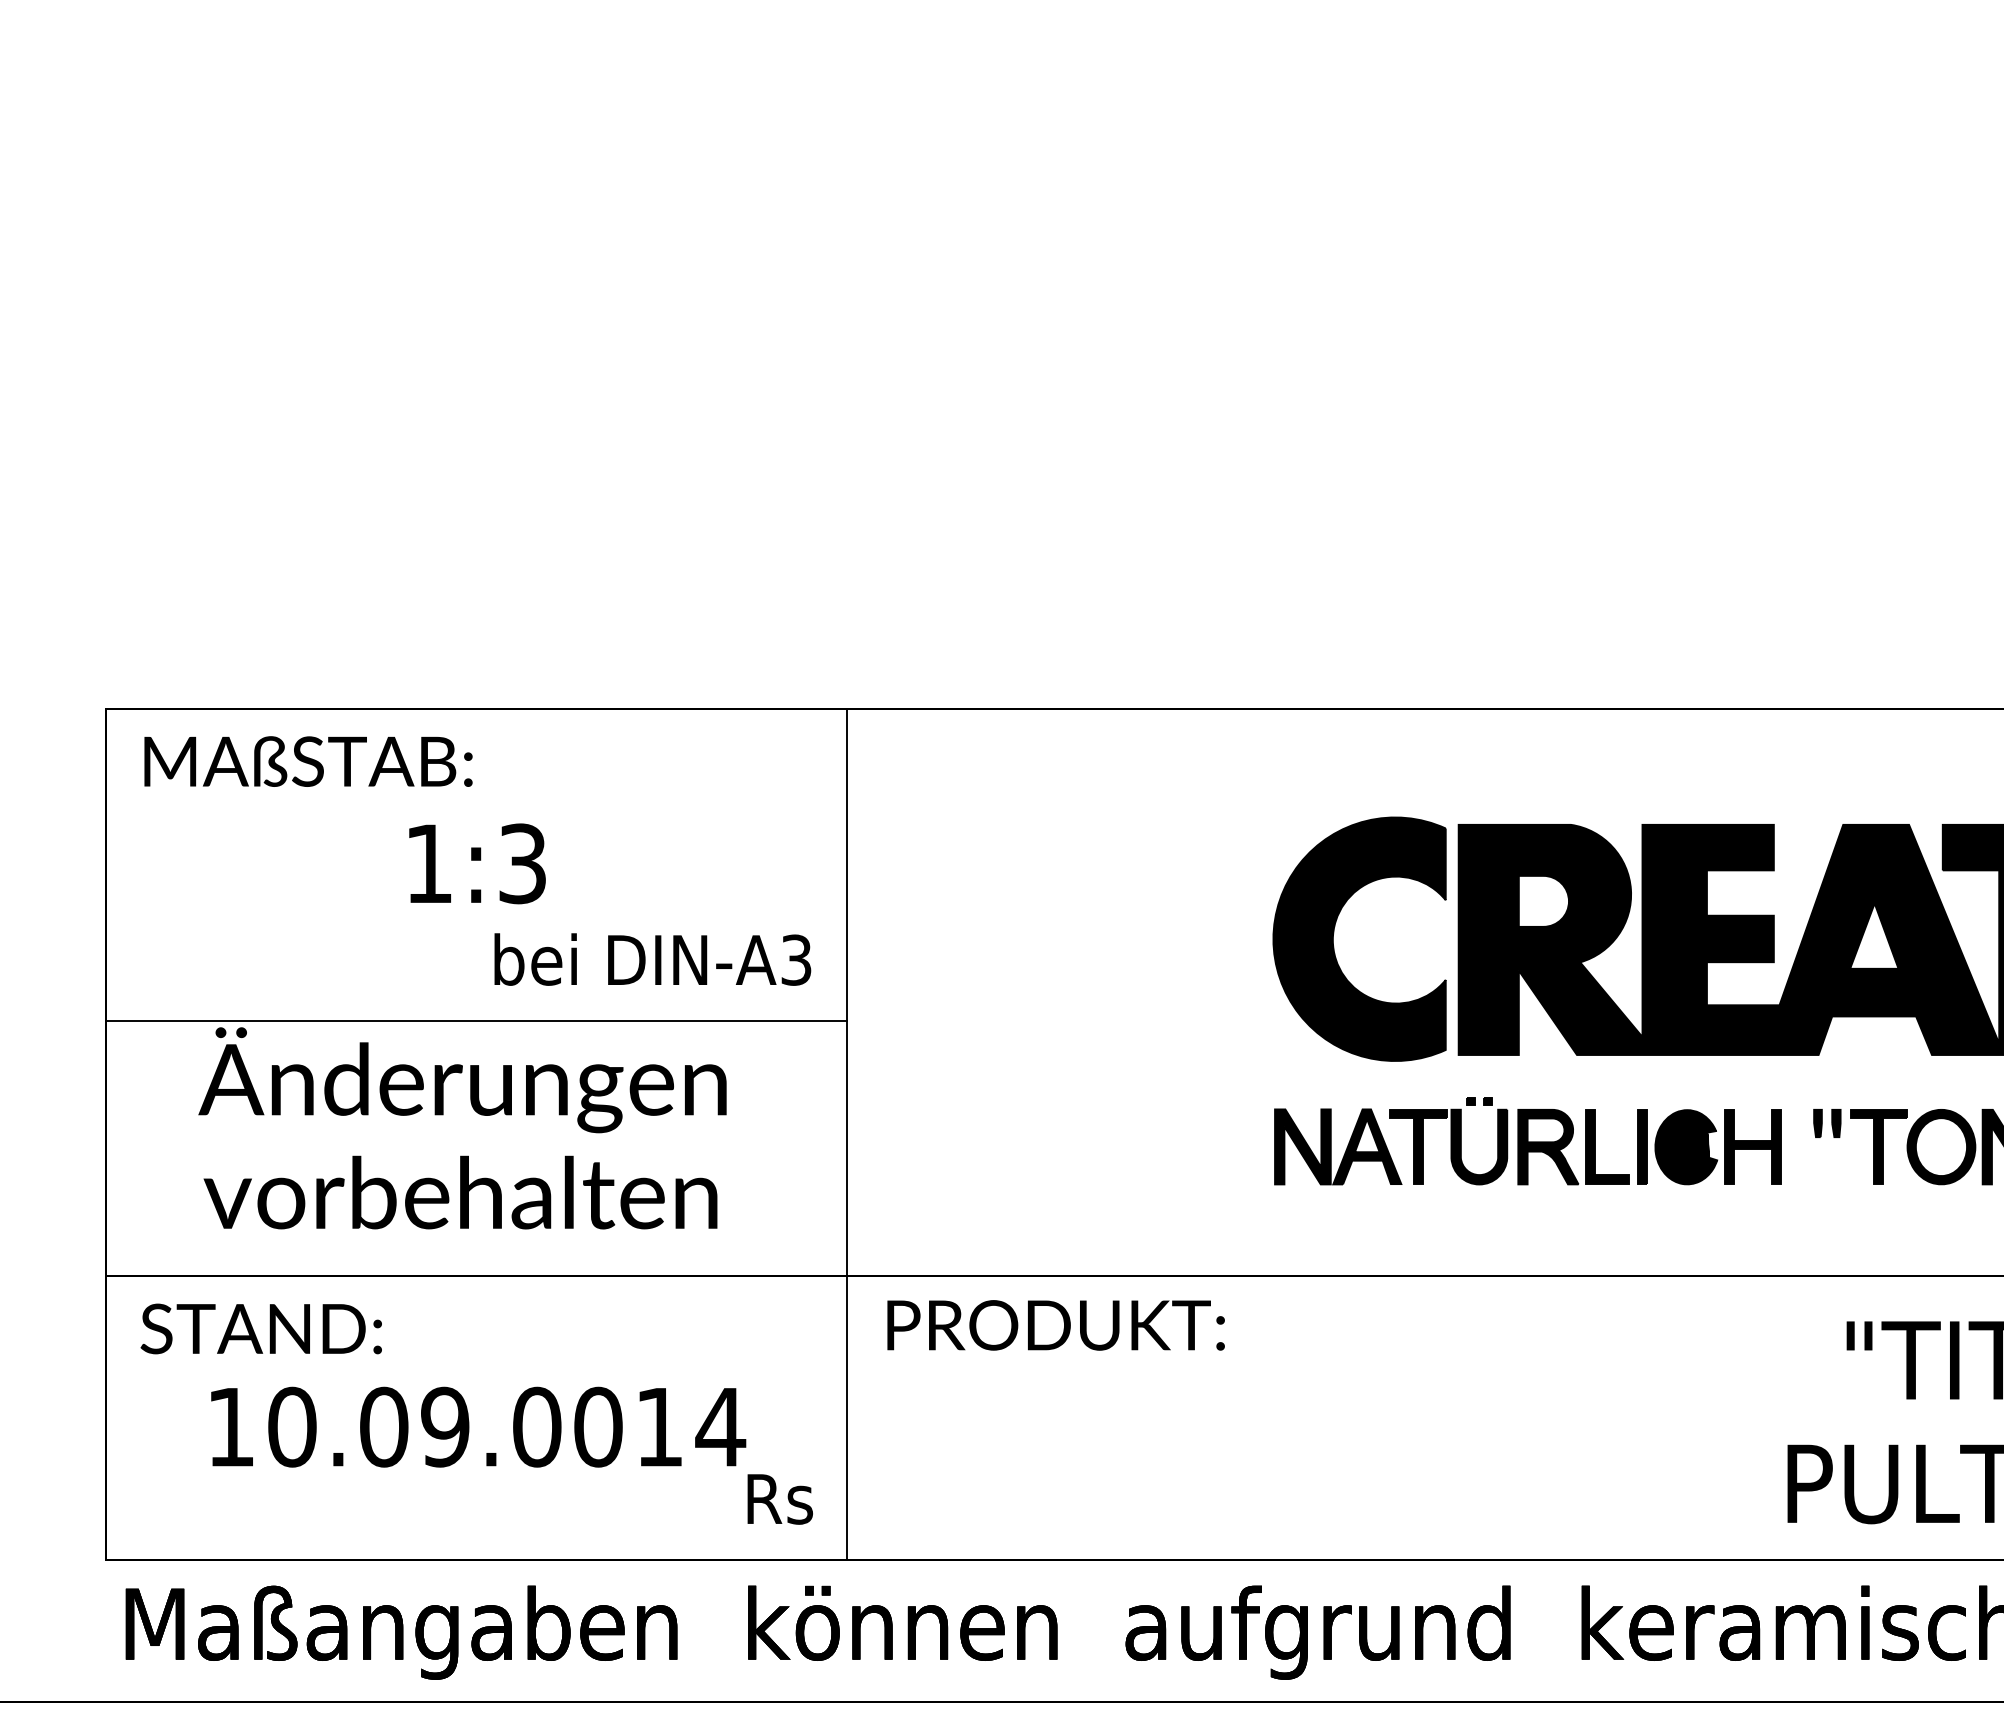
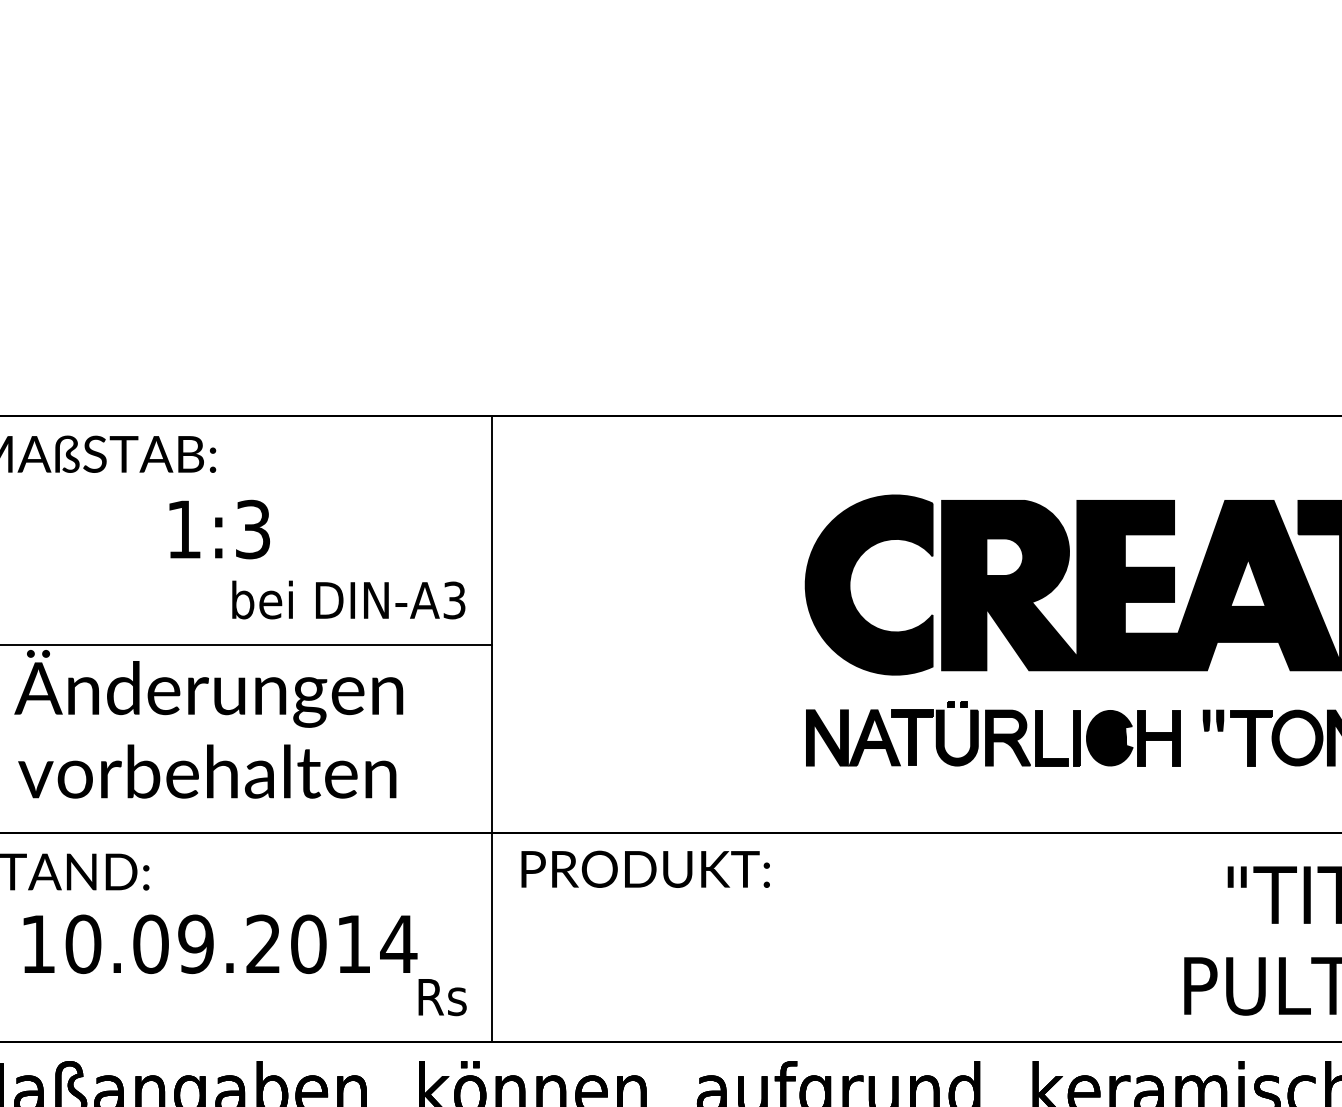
text: (537, 1426) -> (263, 943), 10.09.0014 -> 10.09.2014

